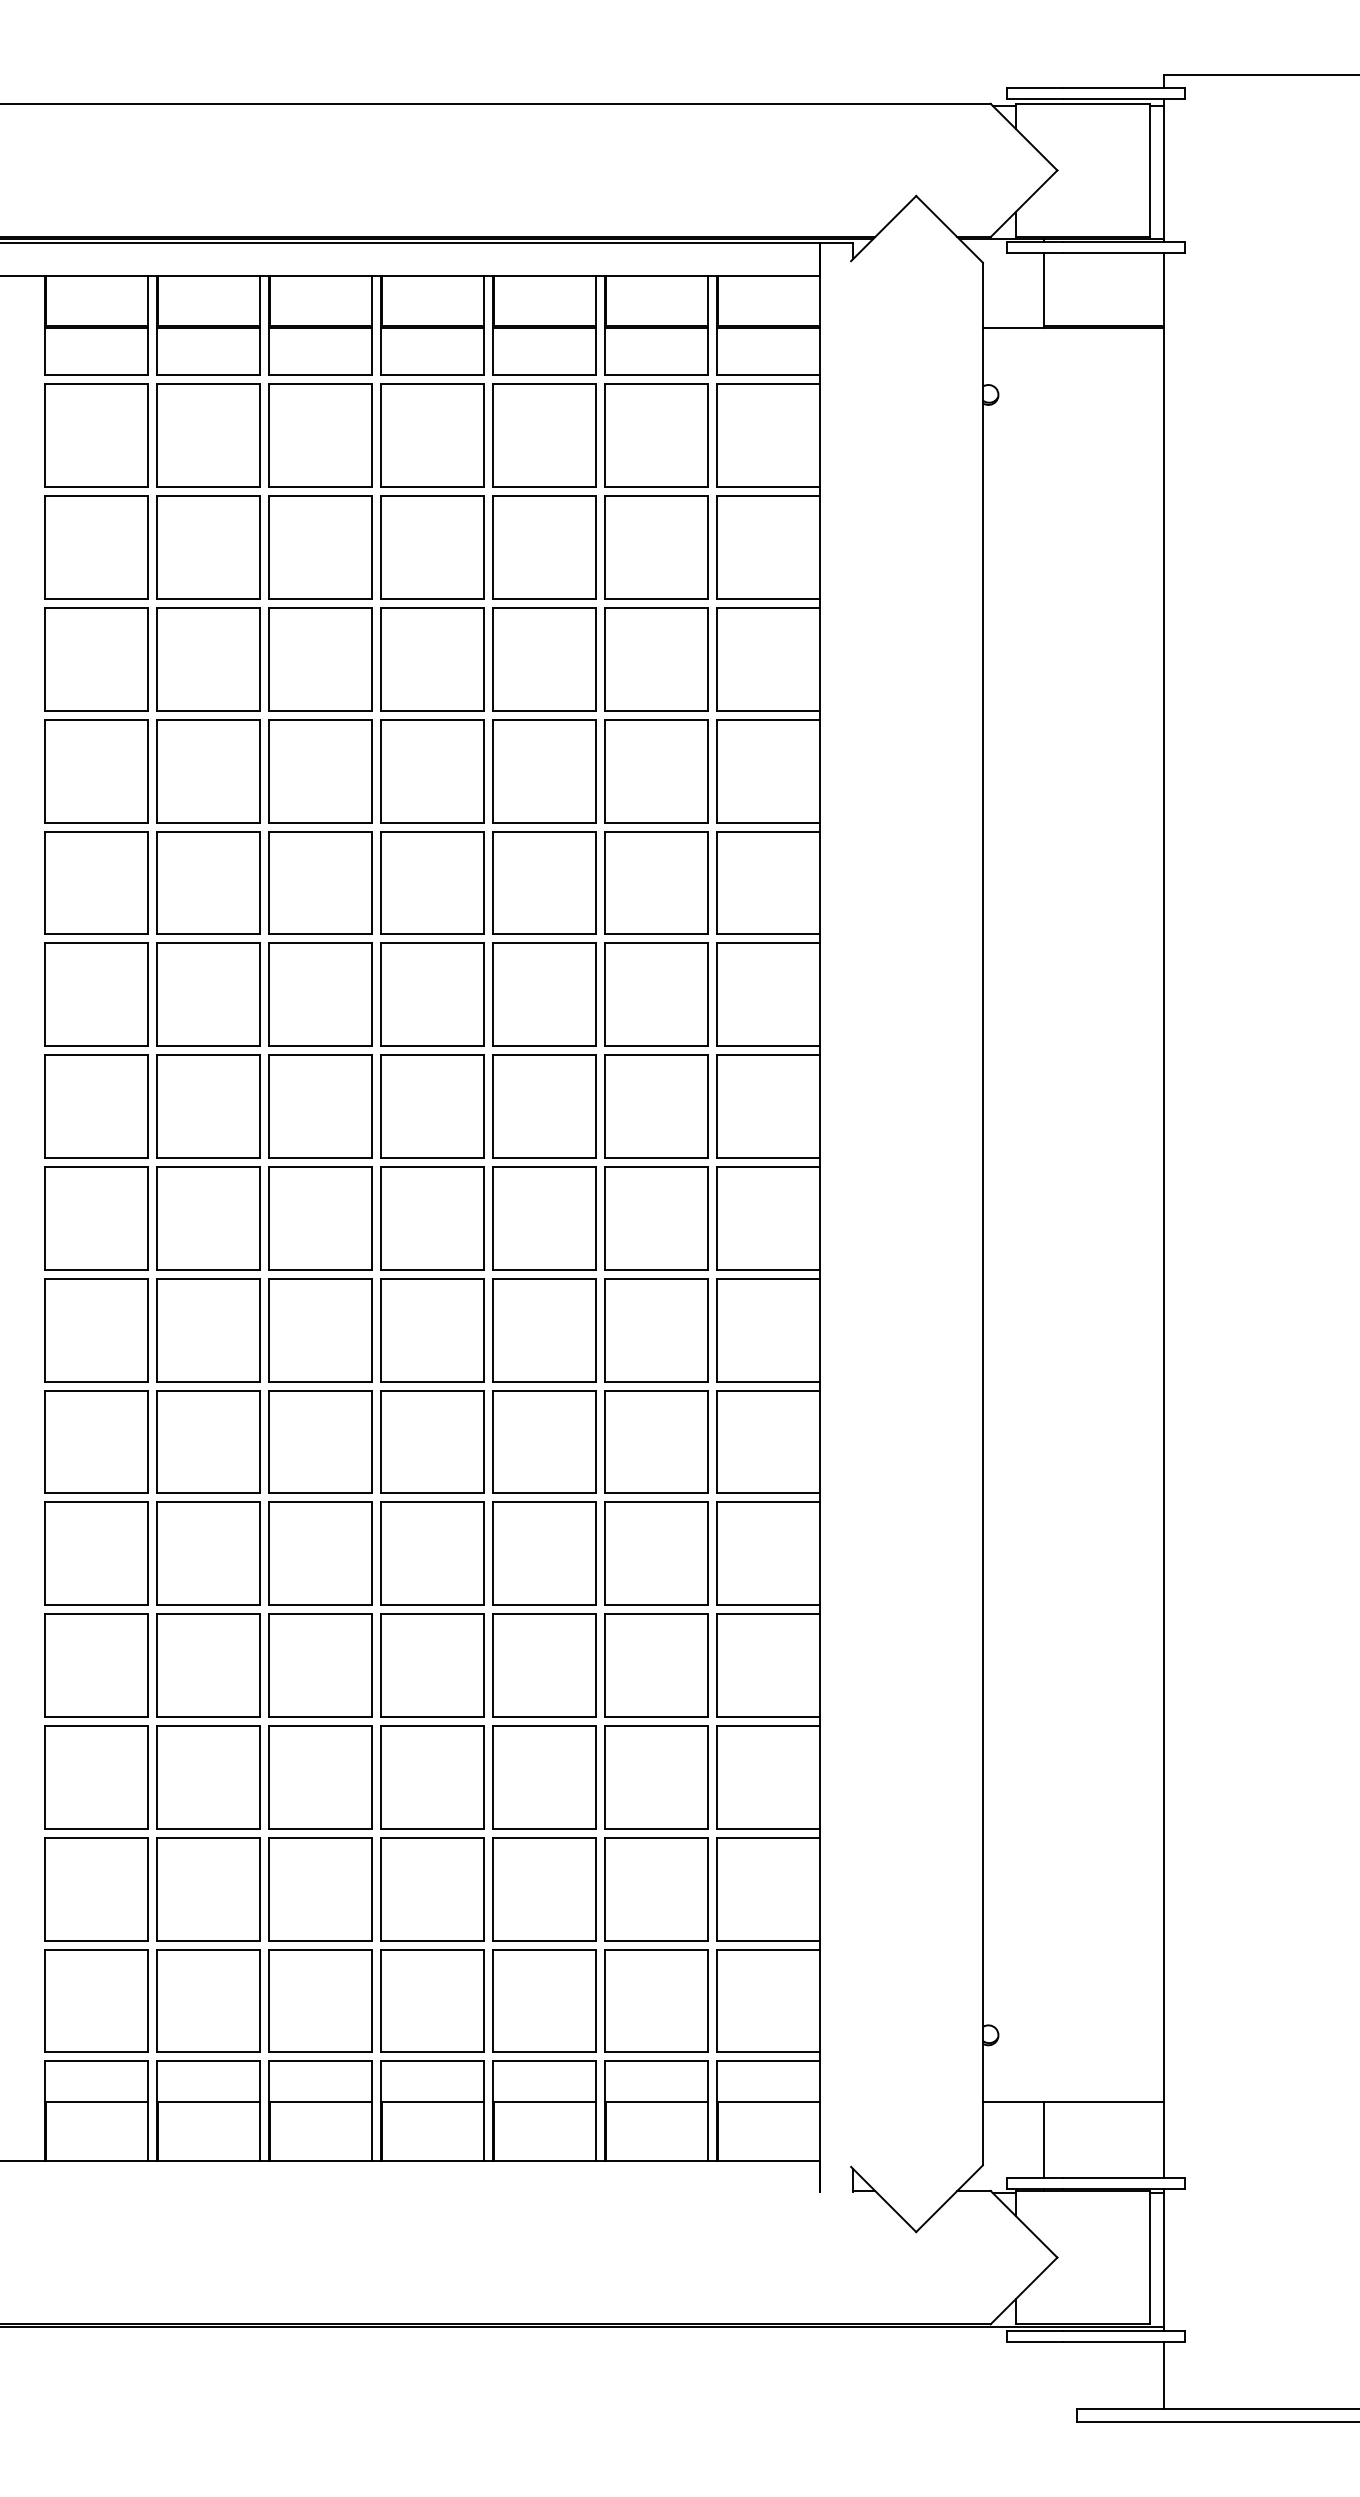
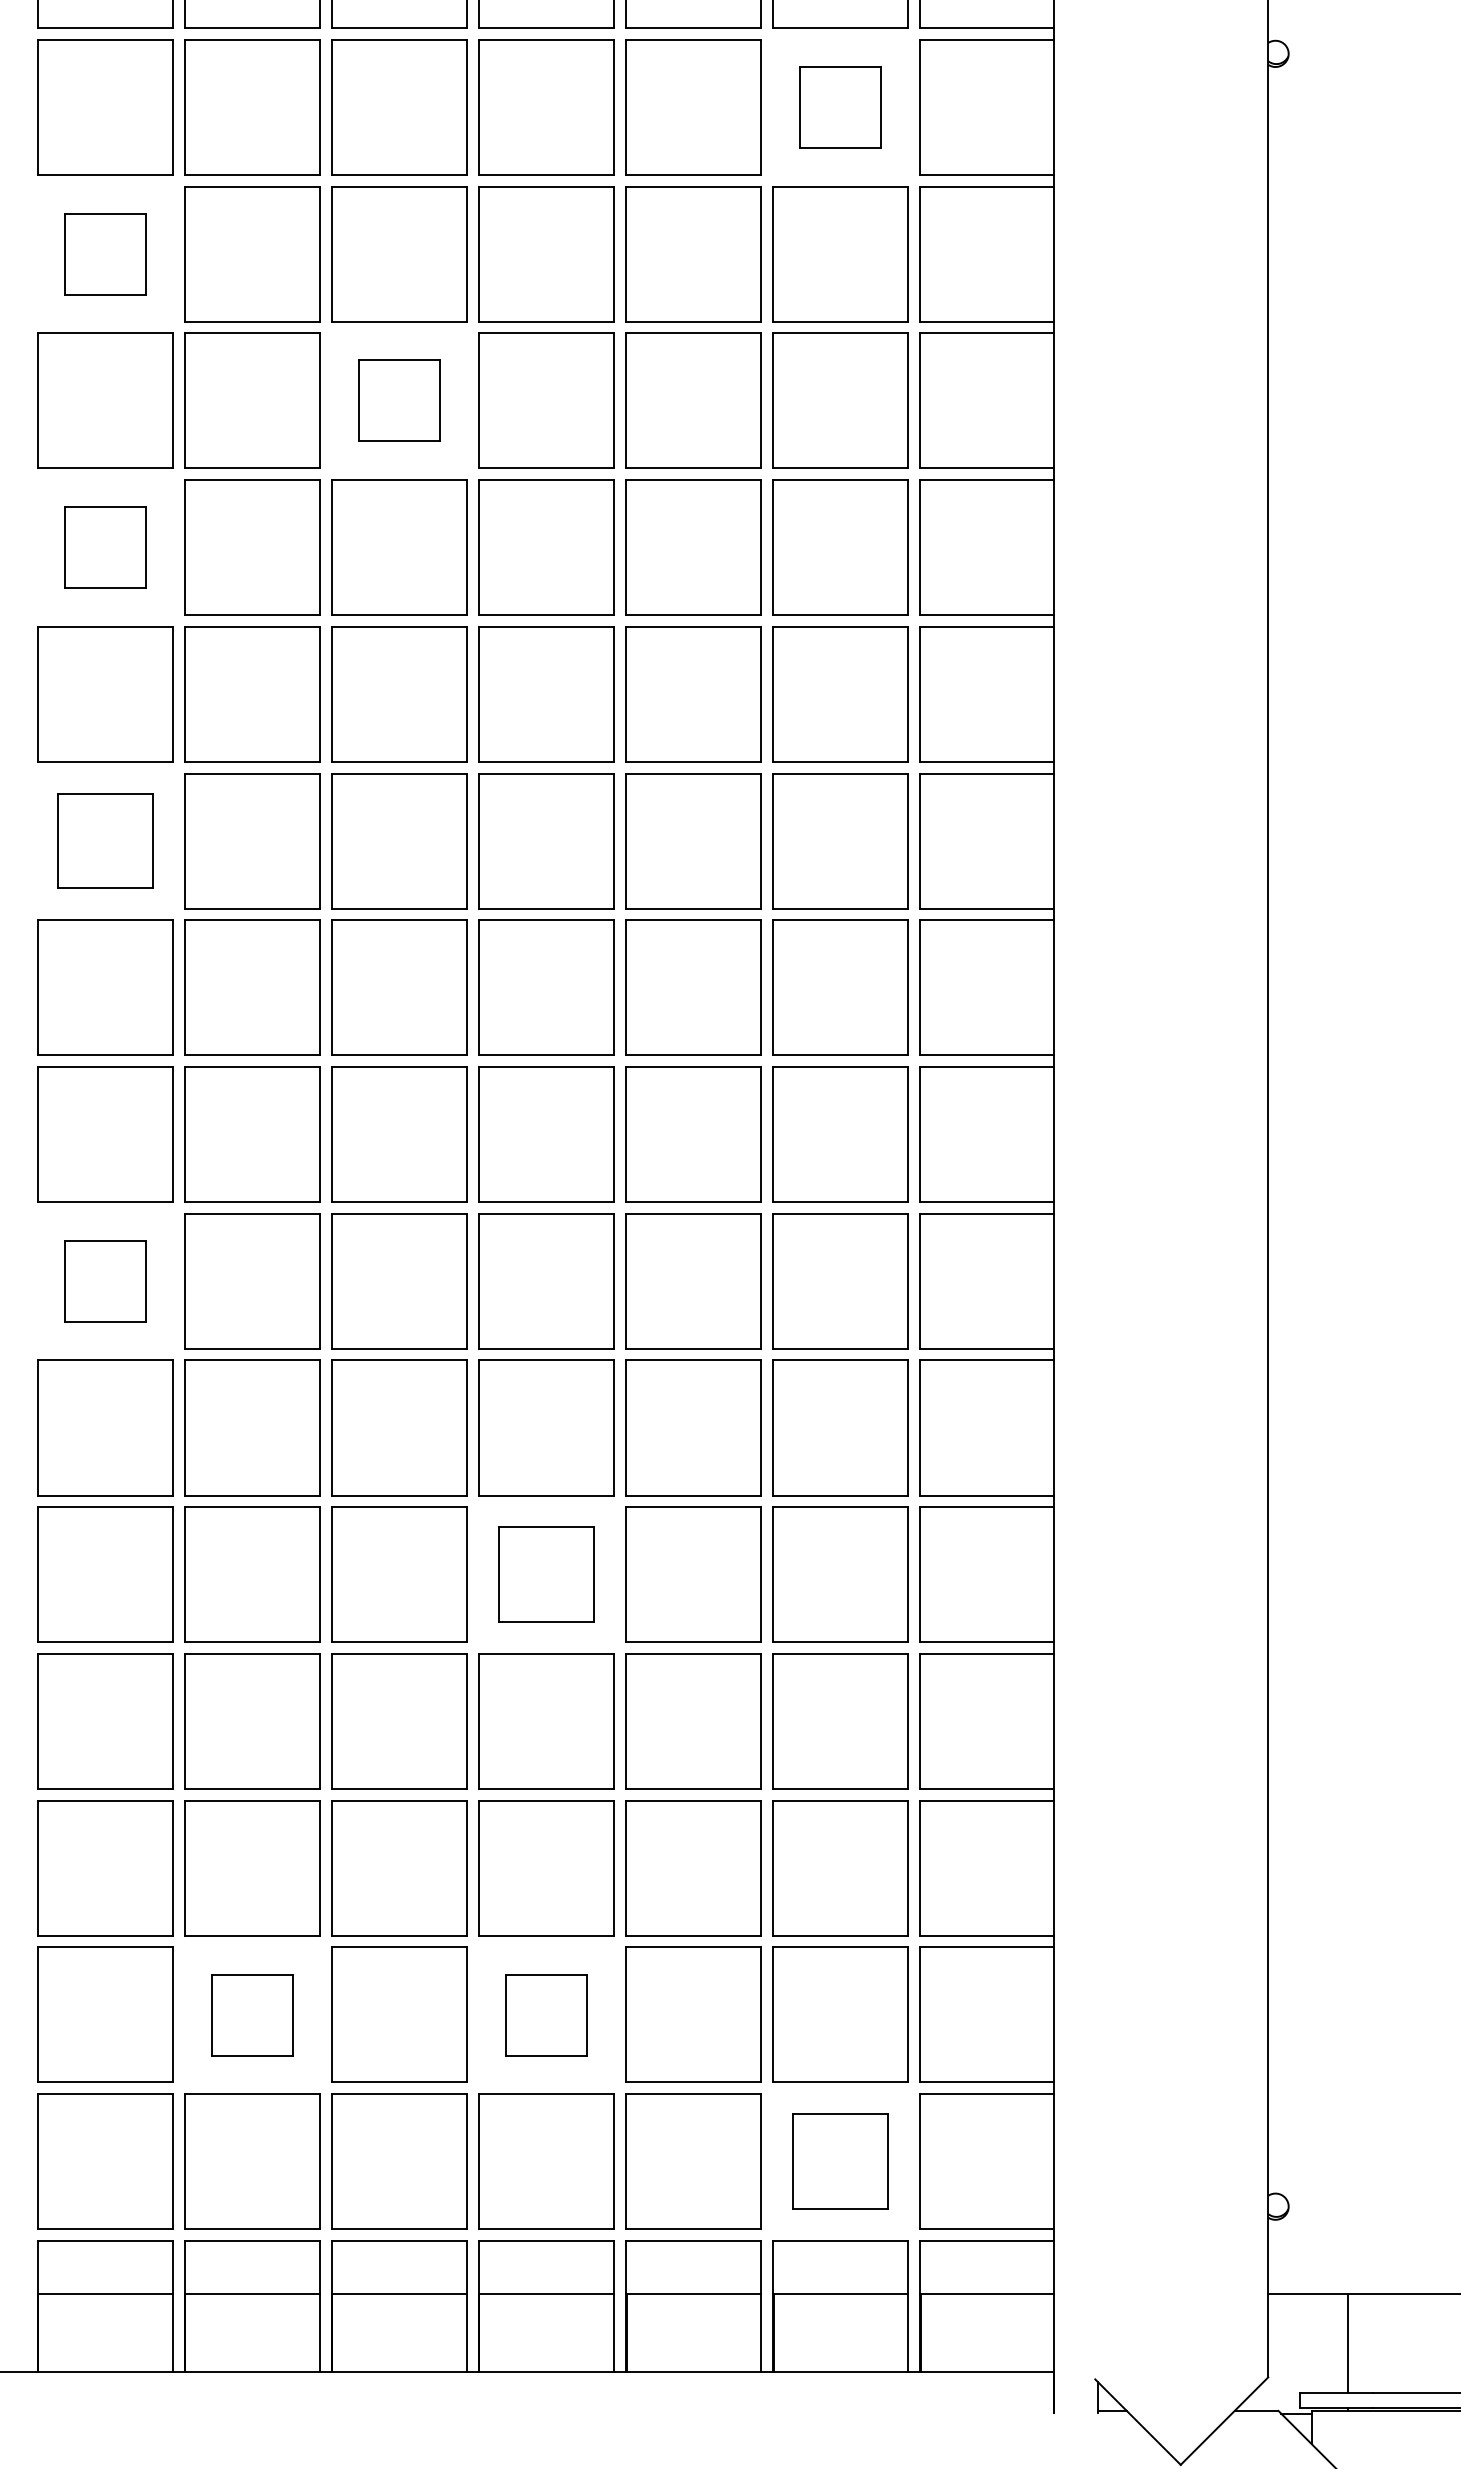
part: (656, 435) -> (839, 107), size x0.6
part: (96, 547) -> (104, 254), size x0.6
part: (320, 659) -> (398, 401), size x0.6
part: (96, 771) -> (104, 548), size x0.6
part: (96, 994) -> (104, 840), size x0.7
part: (96, 1330) -> (104, 1281), size x0.6
part: (432, 1553) -> (545, 1574), size x0.7
part: (208, 1889) -> (251, 2015), size x0.6
part: (432, 1889) -> (545, 2015), size x0.6
part: (656, 2000) -> (839, 2160), size x0.7

